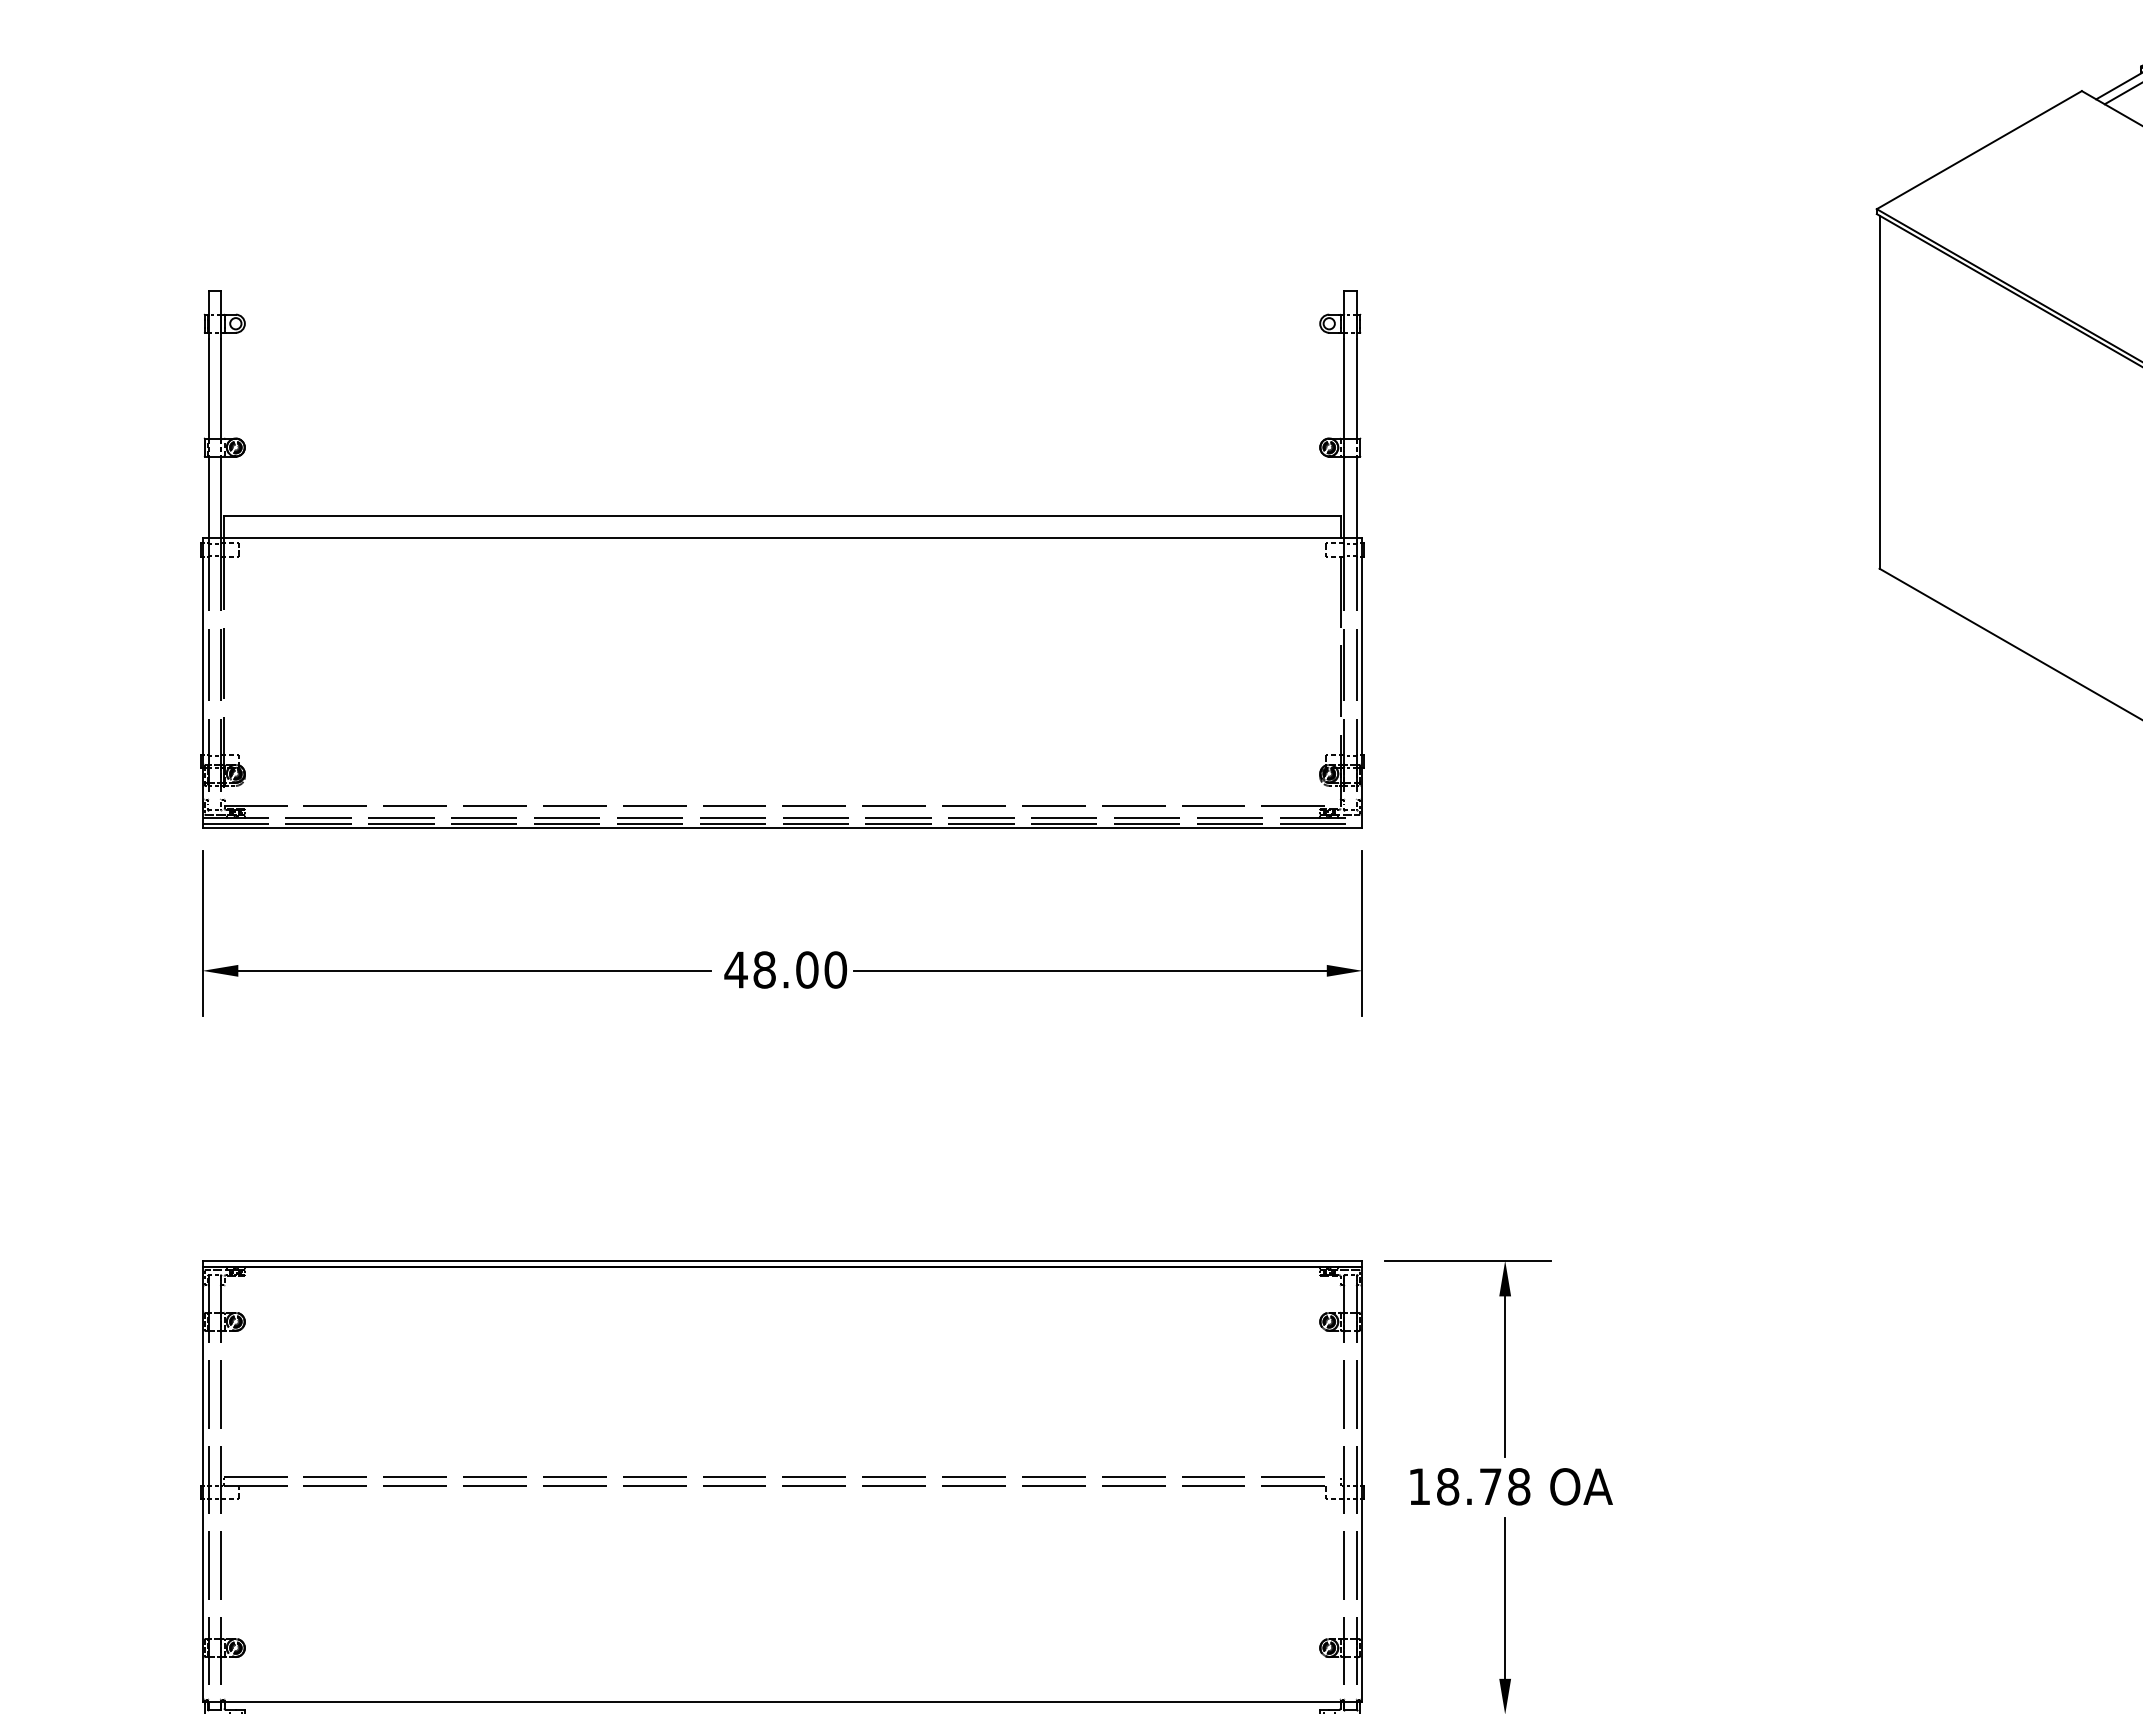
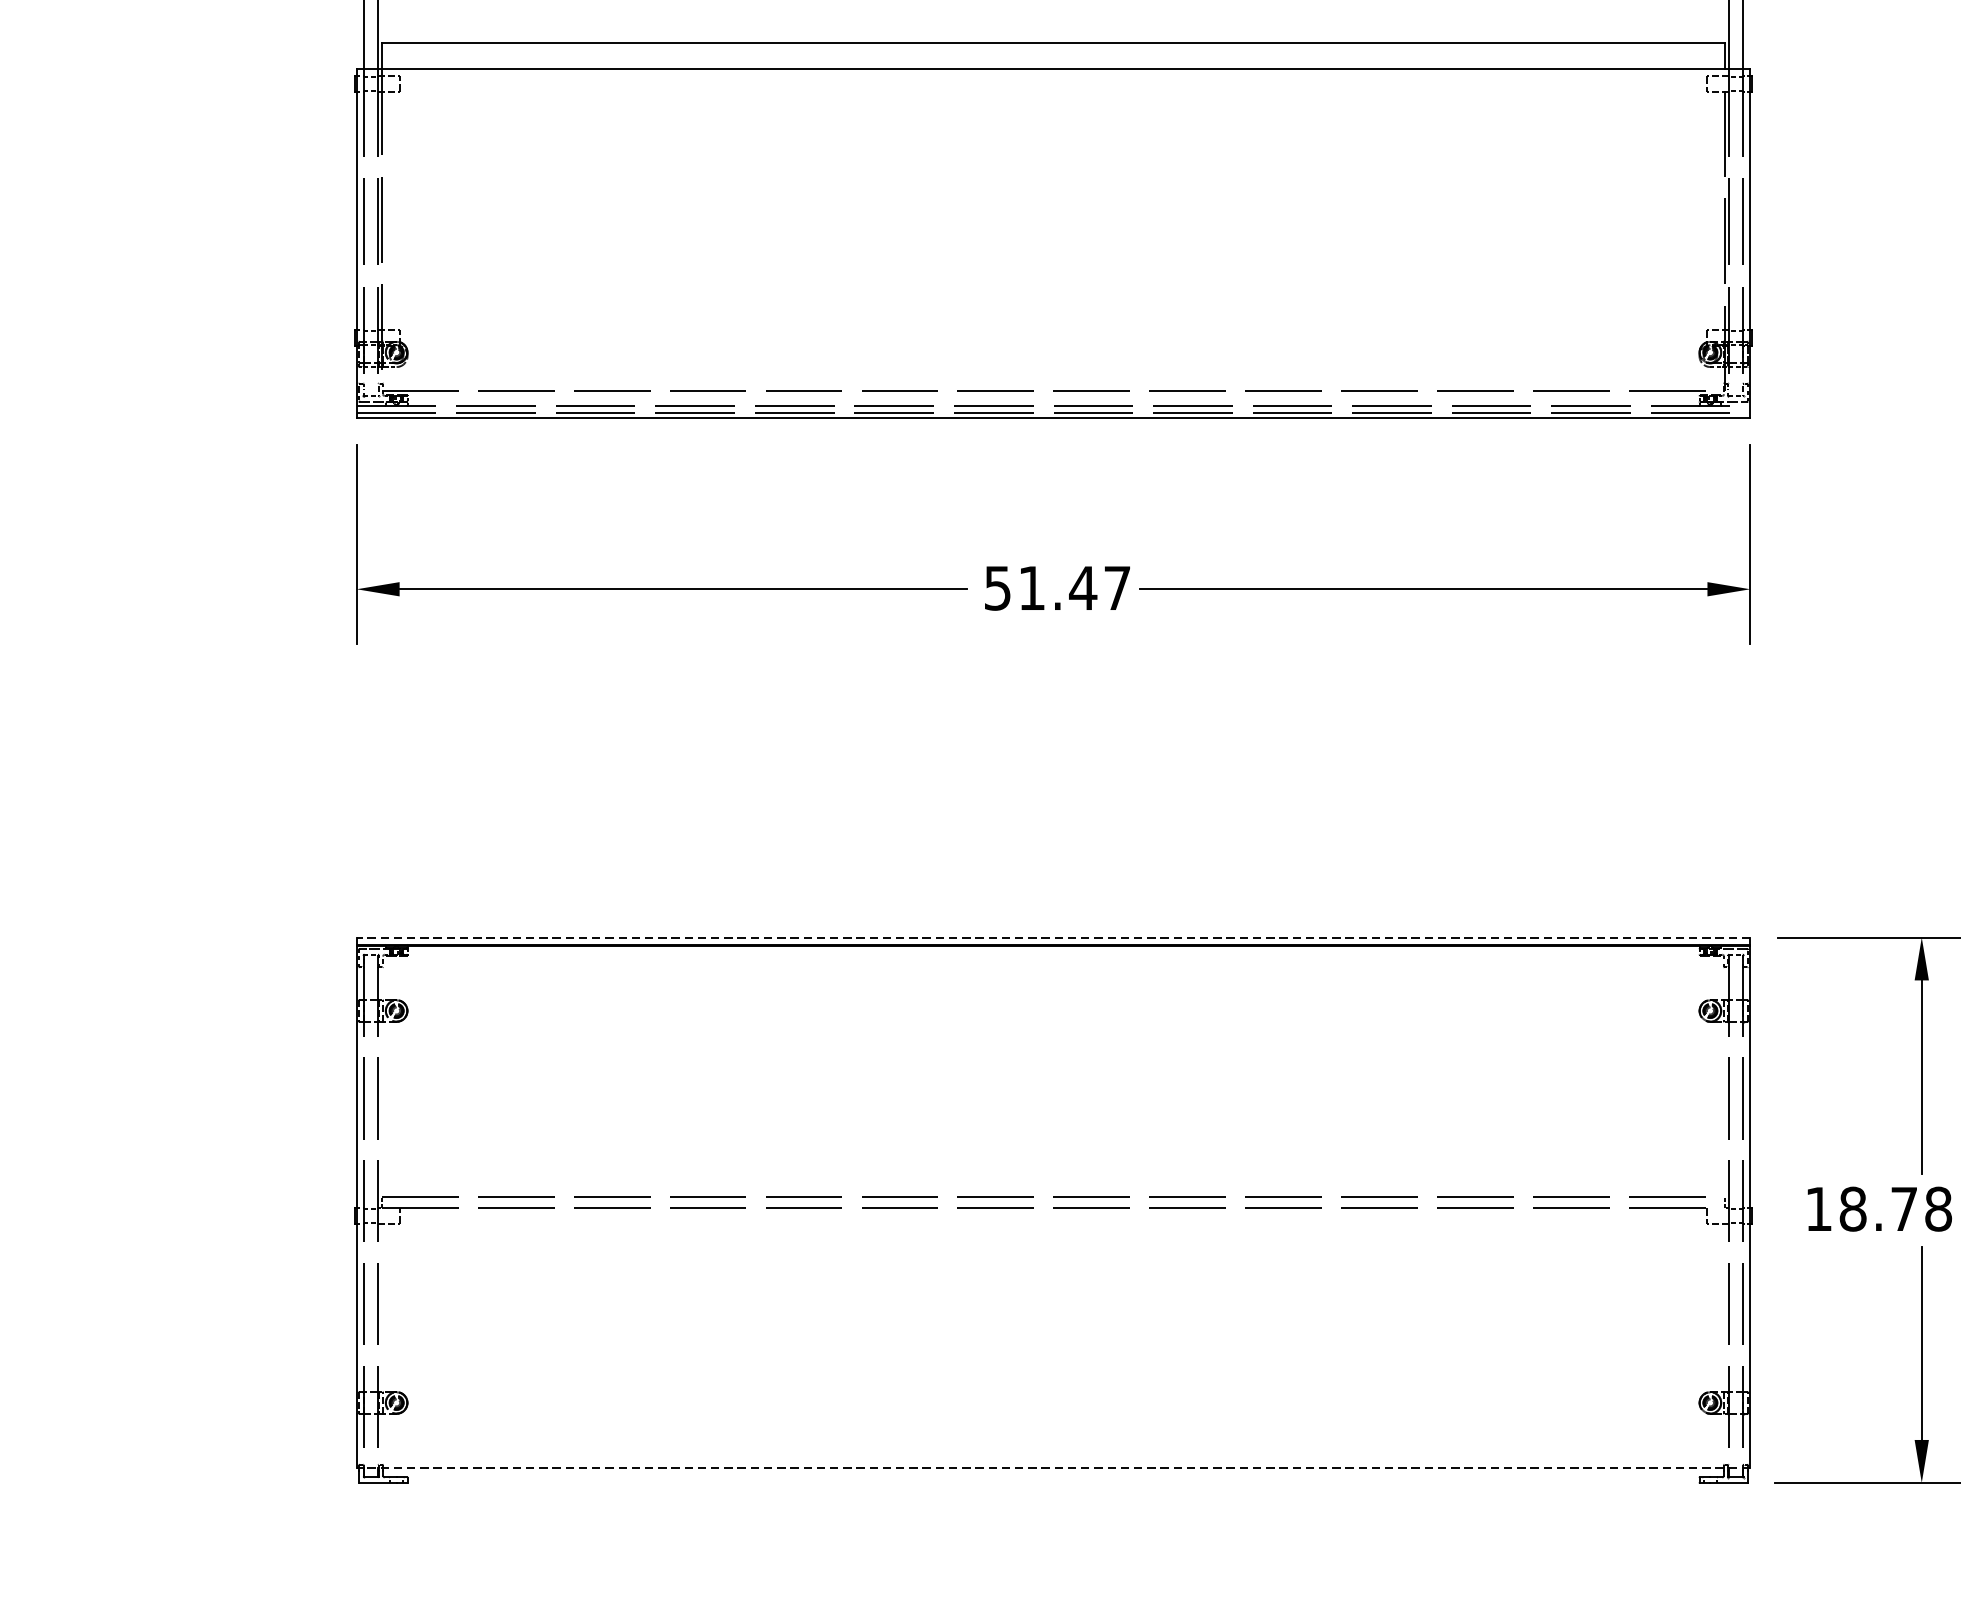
text: (785, 969) -> (1057, 587), 48.00 -> 51.47
line: (782, 1260) -> (1053, 937), solid -> dashed
line: (782, 1702) -> (1053, 1468), solid -> dashed

